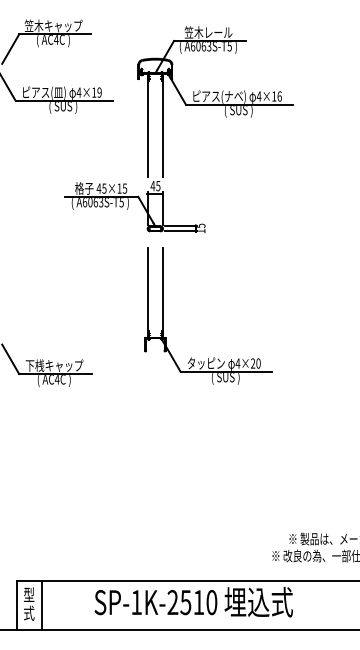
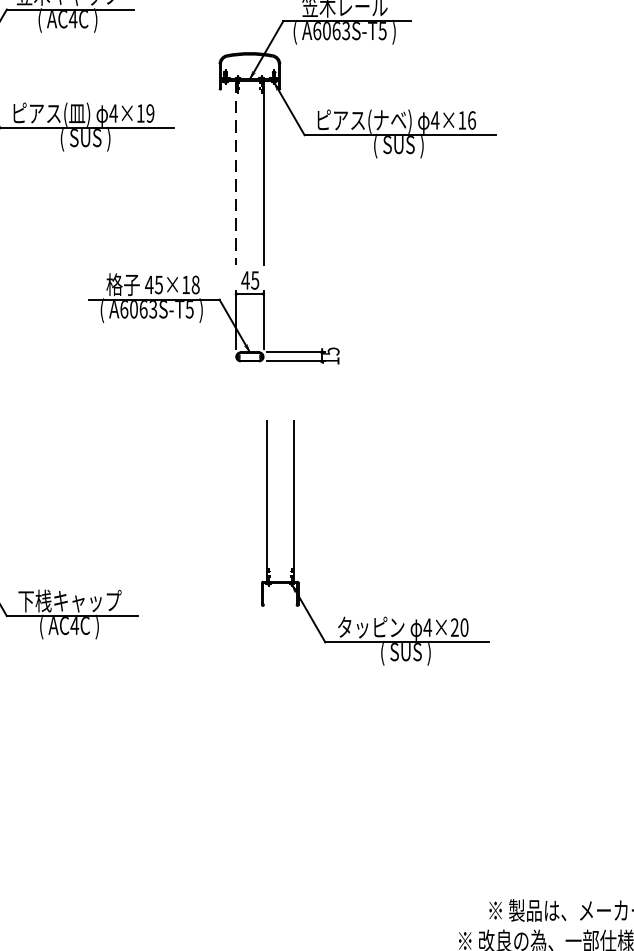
line: (147, 126) -> (235, 174), solid -> dashed
text: (124, 188) -> (194, 284), 45×15 -> 45×18
part: (213, 357) -> (384, 616), moved

